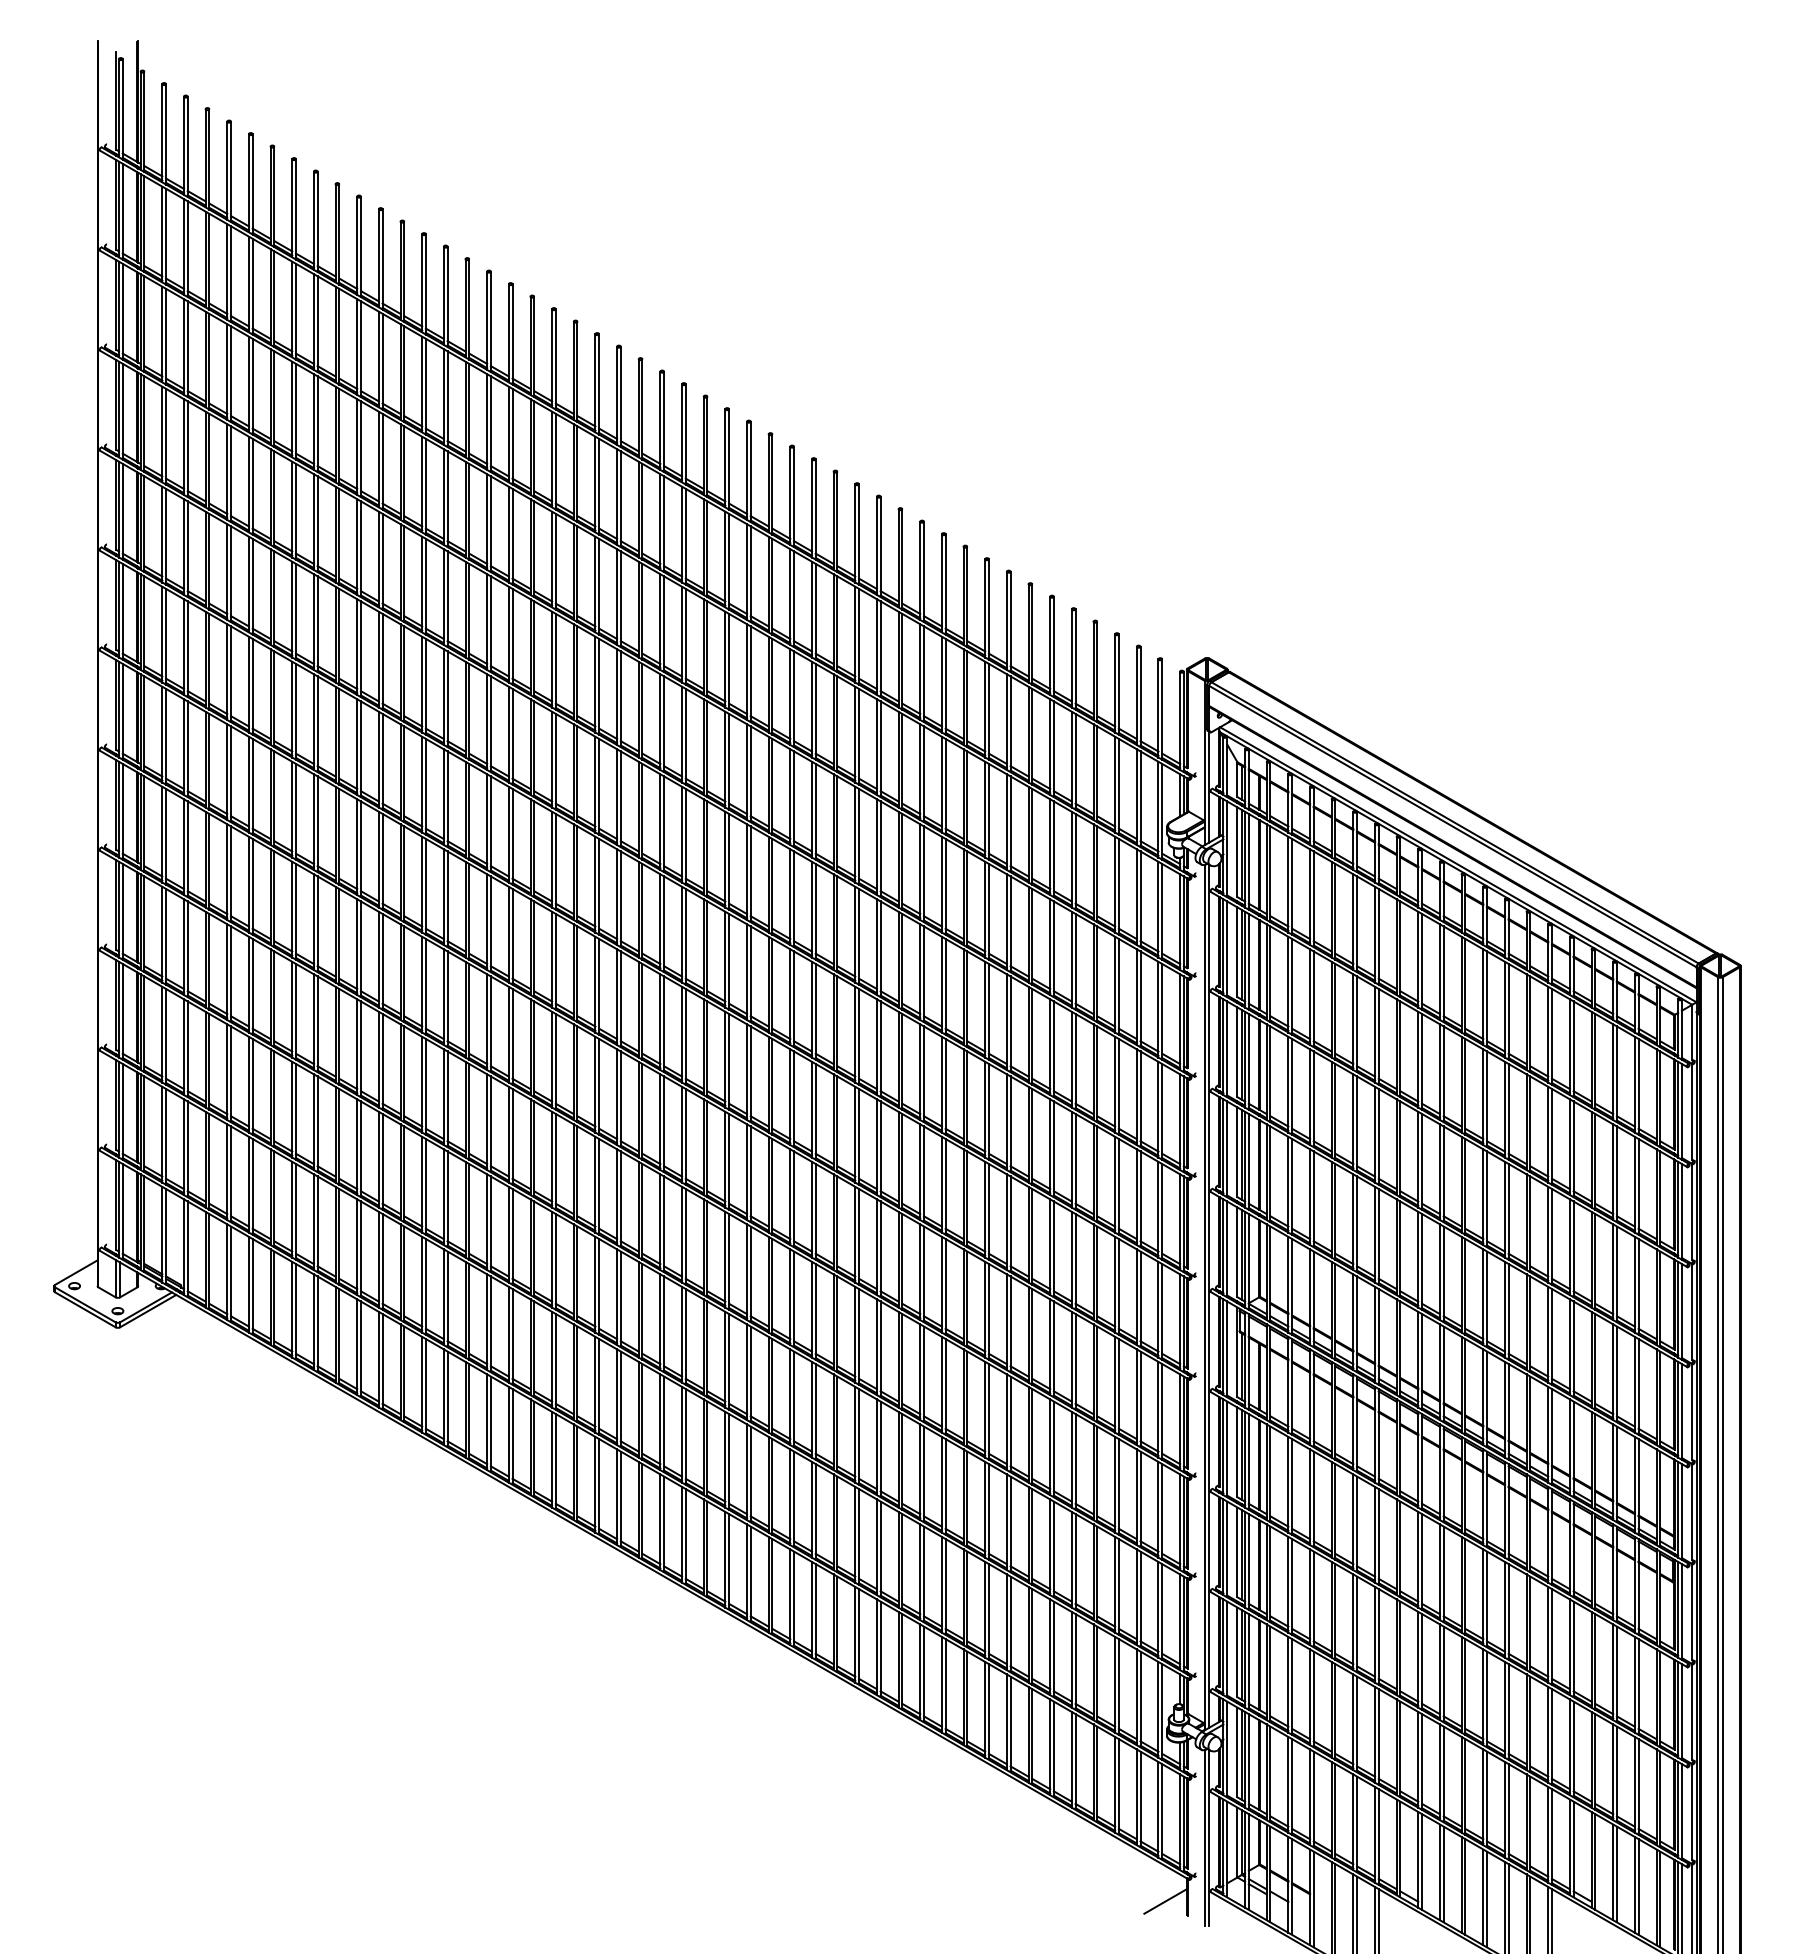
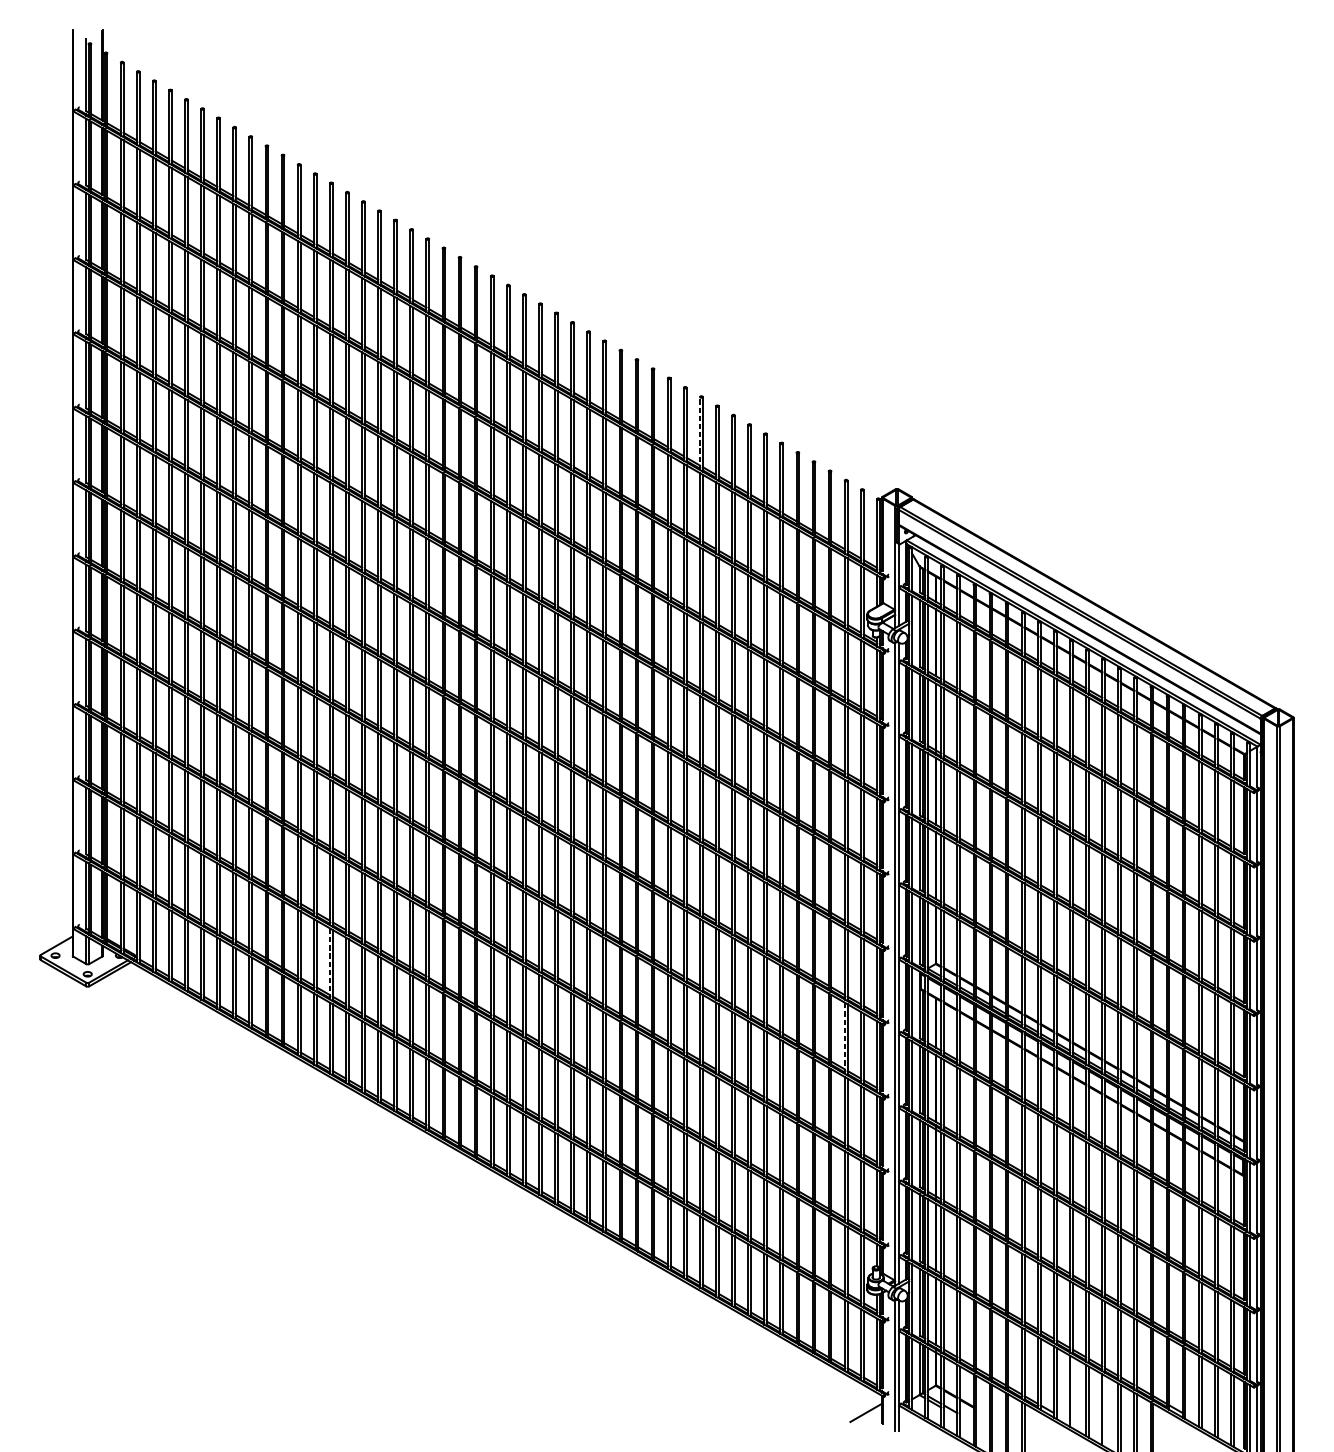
line: (941, 582) -> (699, 432), solid -> dashed
line: (443, 1297) -> (329, 964), solid -> dashed
line: (1136, 1397) -> (844, 1038), solid -> dashed
line: (1443, 1874) -> (1072, 1392), removed
line: (1487, 1899) -> (1105, 1411), removed

